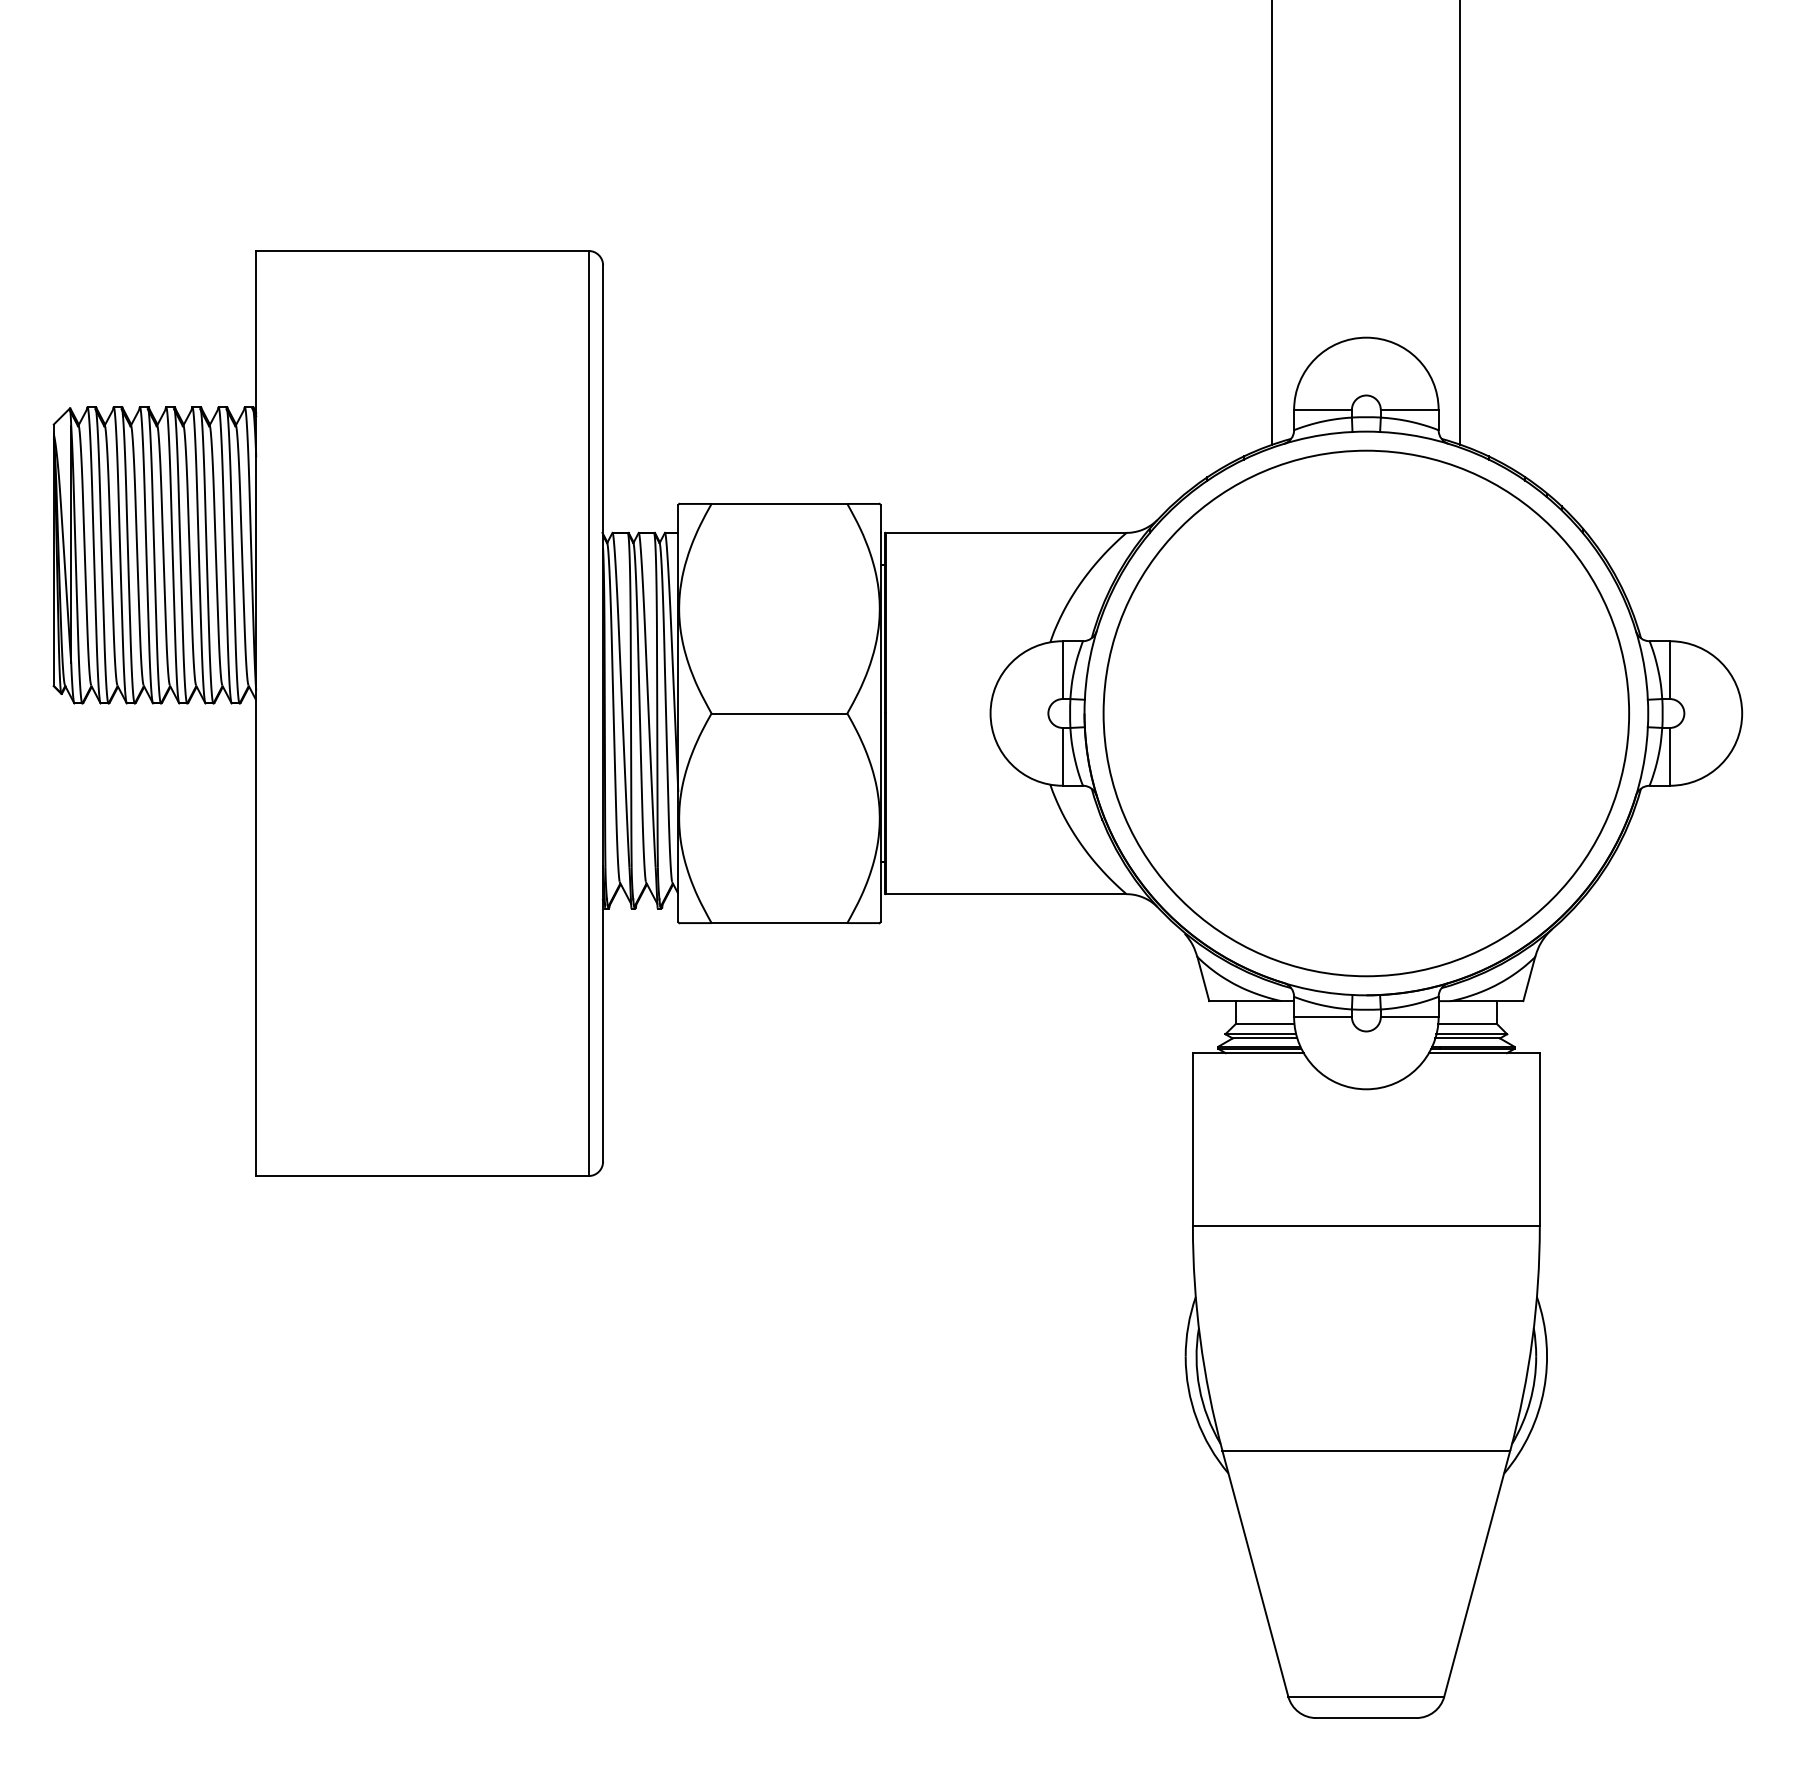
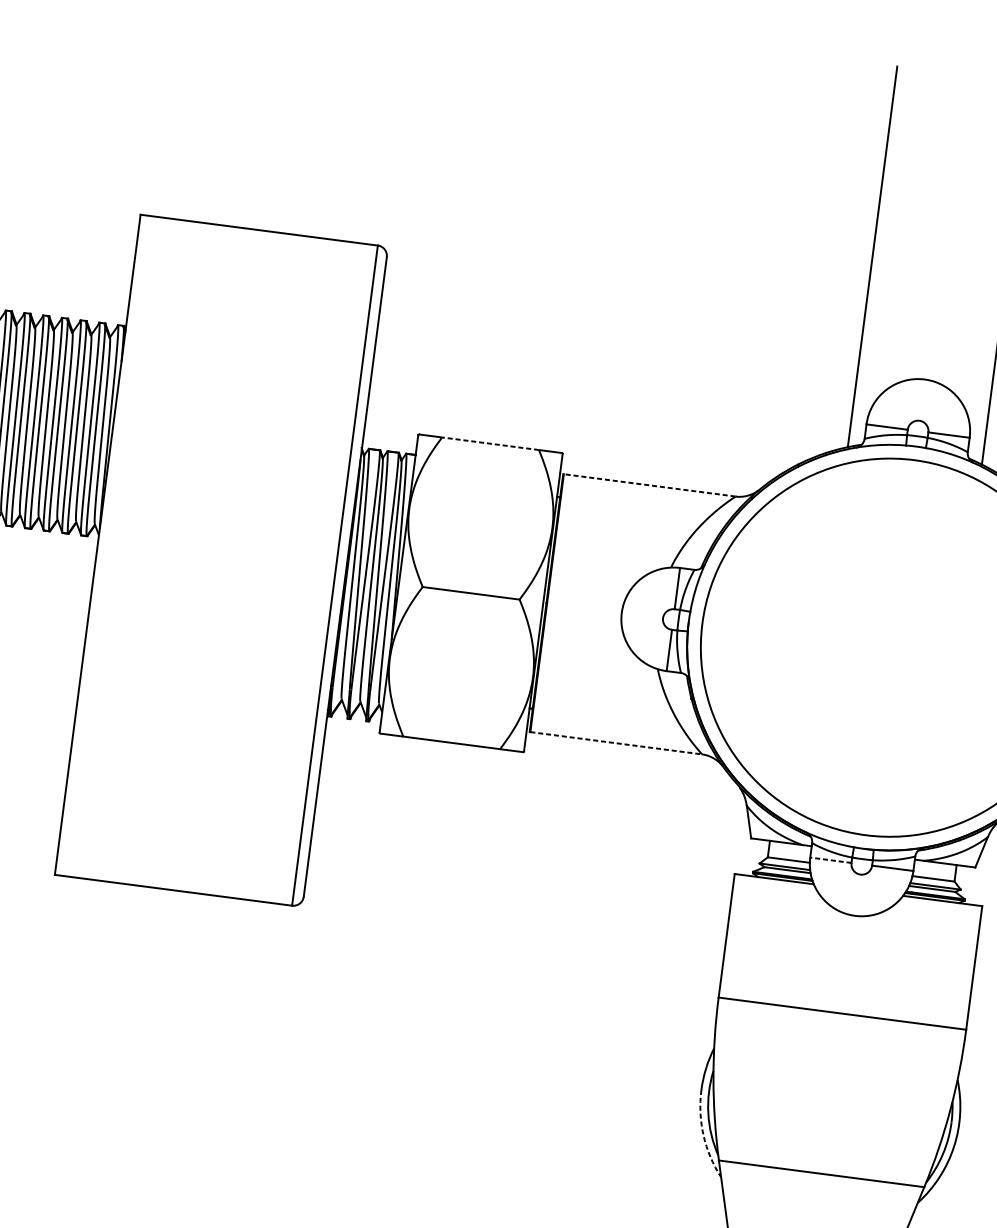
line: (779, 503) -> (490, 443), solid -> dashed
line: (1005, 532) -> (649, 485), solid -> dashed
line: (1006, 894) -> (616, 743), solid -> dashed
line: (1323, 1017) -> (831, 860), solid -> dashed
arc: (1196, 1418) -> (703, 1135), solid -> dashed

